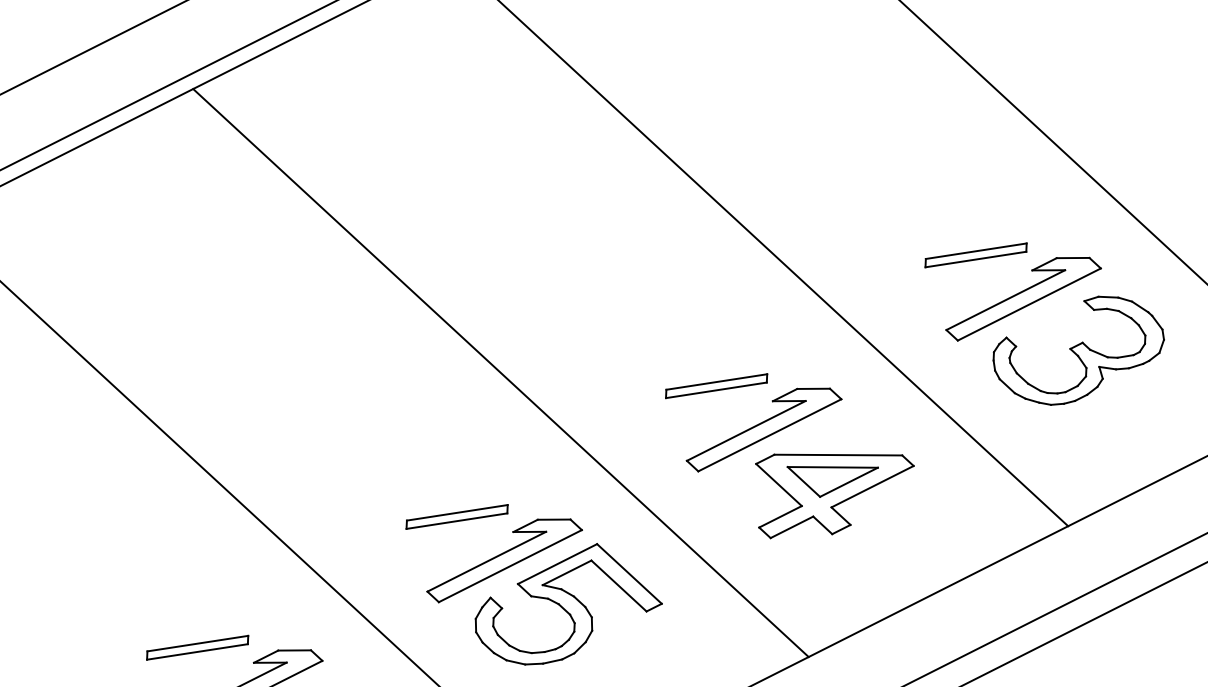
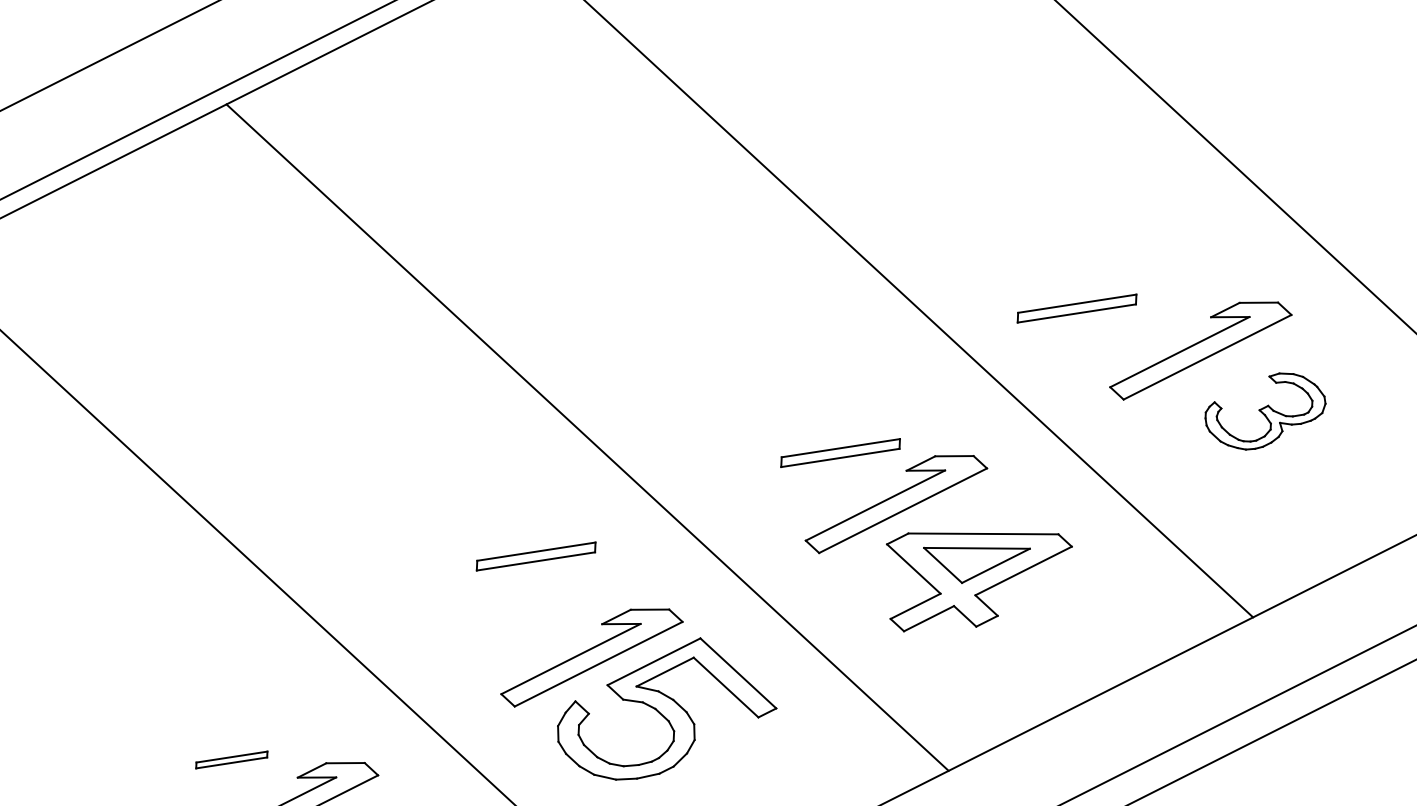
part: (975, 255) -> (1076, 308), moved
part: (1078, 350) -> (1265, 411), size x0.6
part: (456, 516) -> (535, 556), moved
part: (197, 647) -> (231, 759), size x0.6

